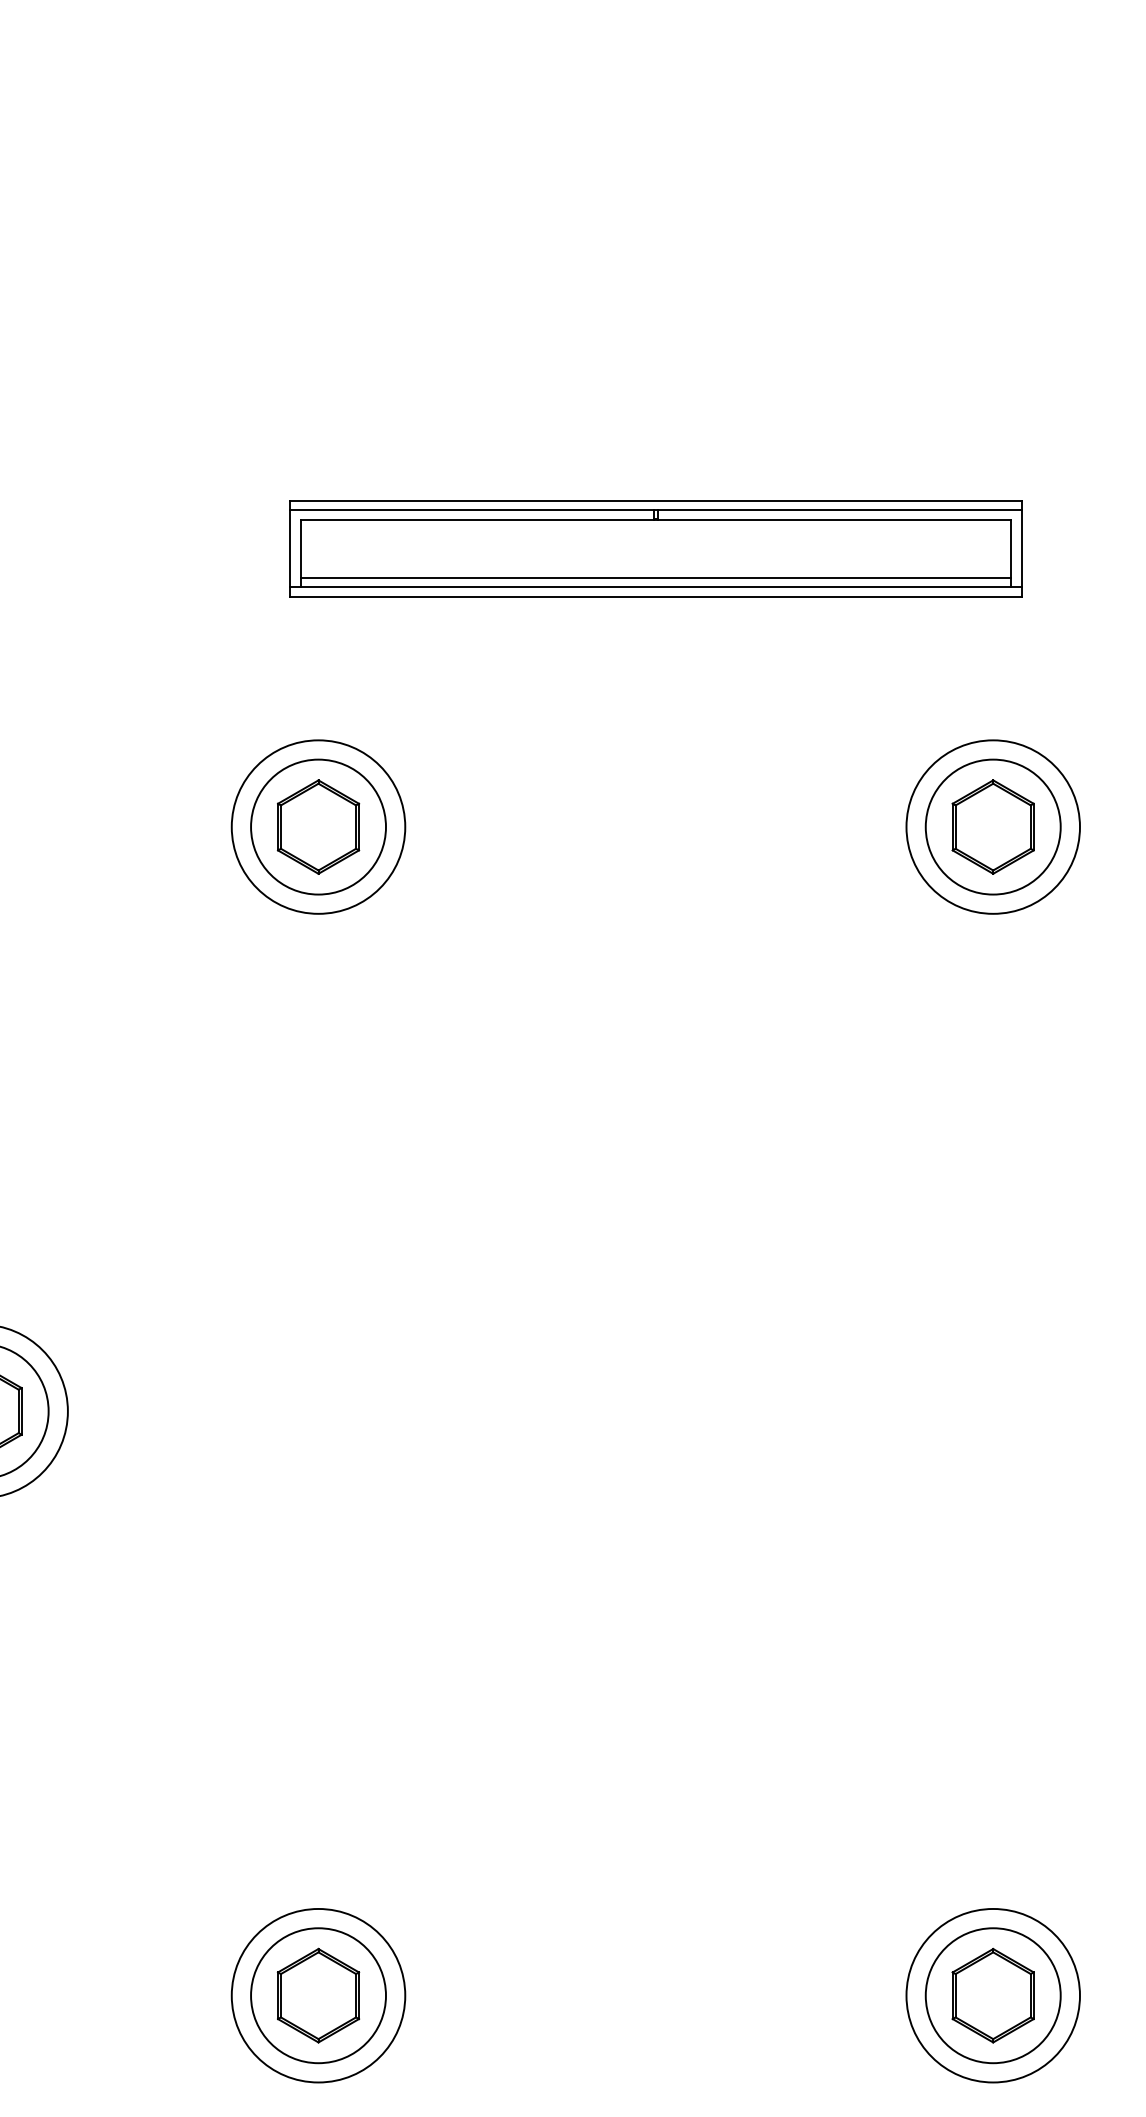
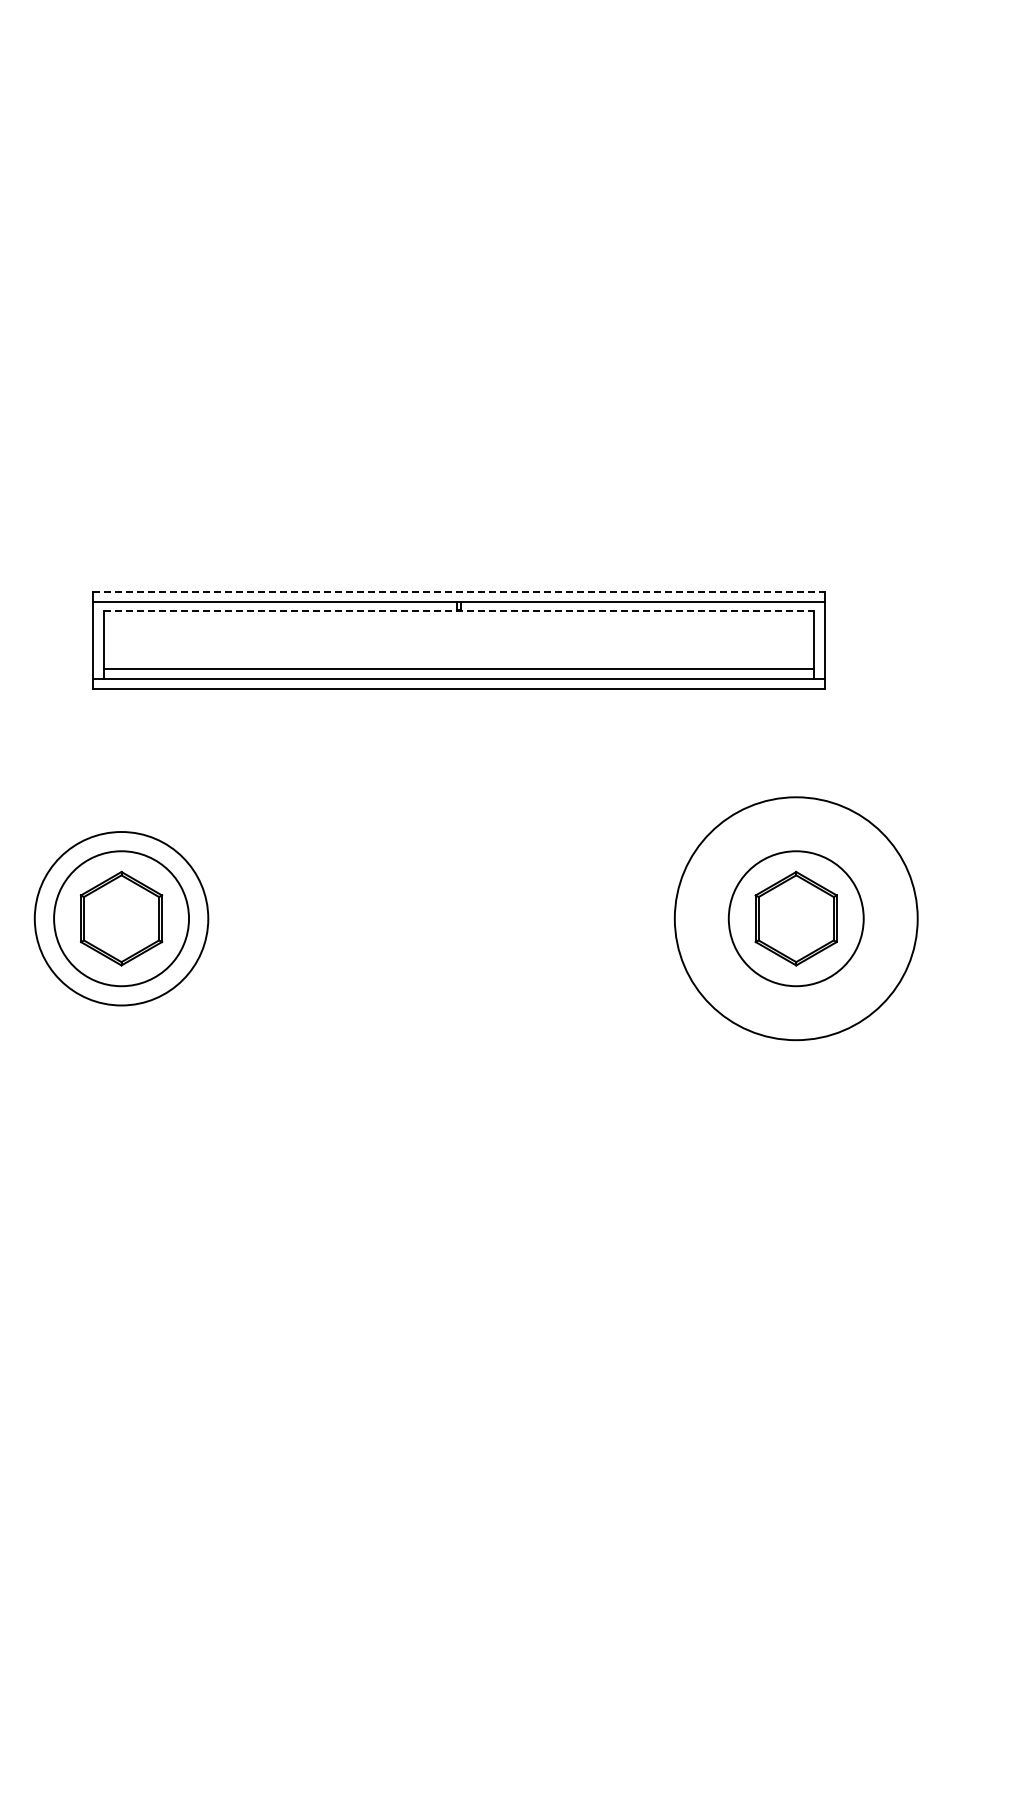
line: (656, 500) -> (459, 592), solid -> dashed
line: (655, 519) -> (458, 611), solid -> dashed
circle: (992, 826) -> (795, 918), size x1.4

